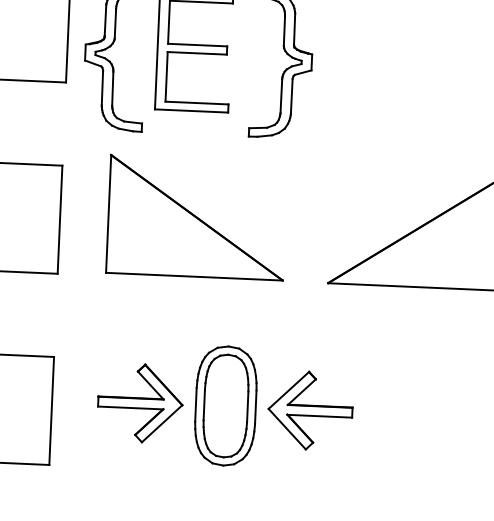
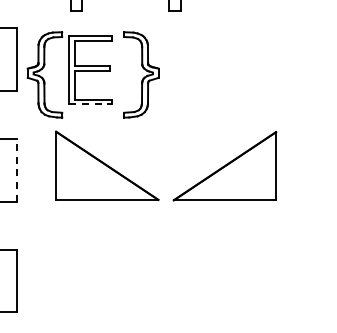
line: (193, 111) -> (91, 104), solid -> dashed
part: (197, 217) -> (107, 165), moved
line: (60, 218) -> (17, 169), solid -> dashed
part: (225, 405) -> (117, 273), removed

